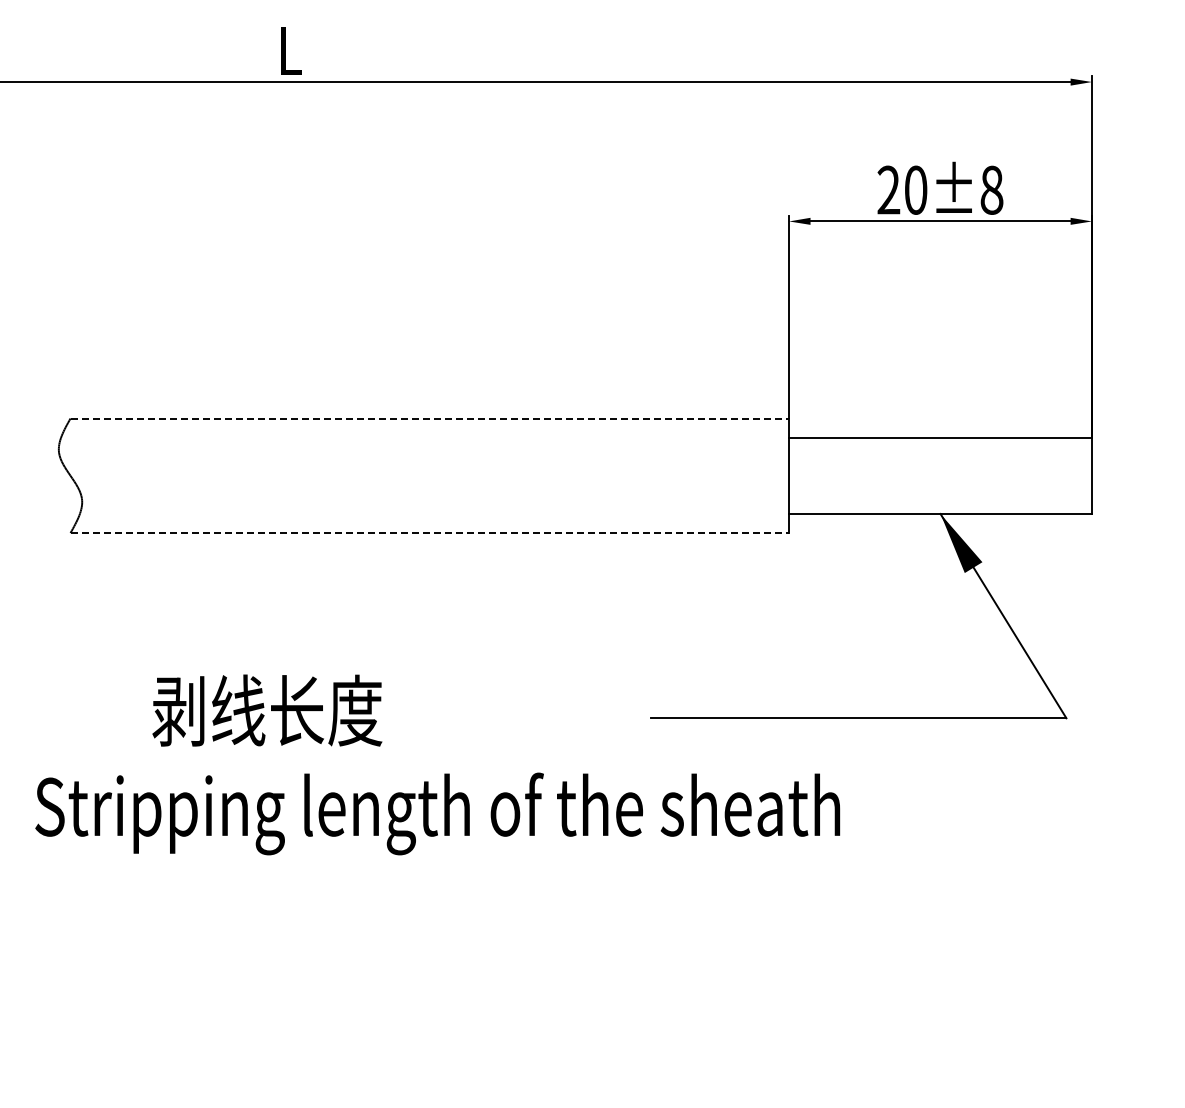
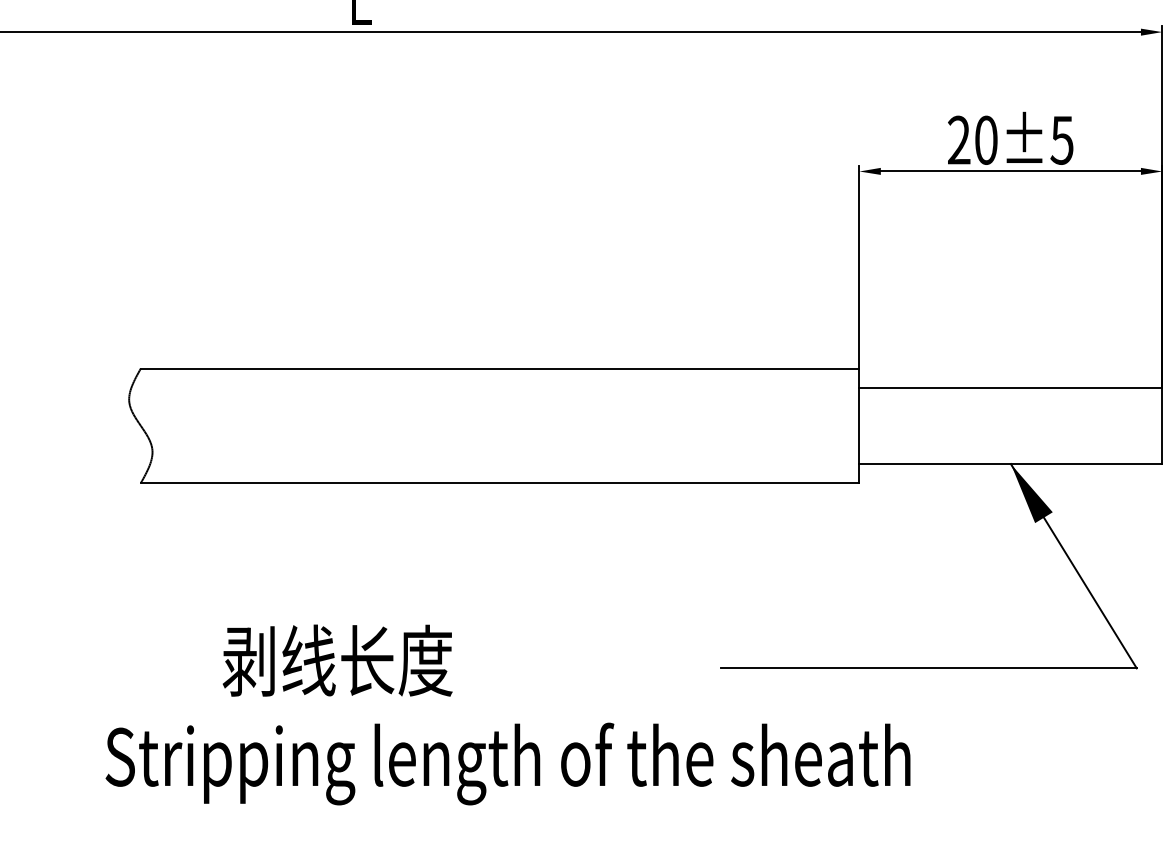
text: (991, 189) -> (1061, 139), 20±8 -> 20±5
line: (430, 418) -> (500, 368), dashed -> solid
line: (430, 533) -> (500, 483), dashed -> solid

